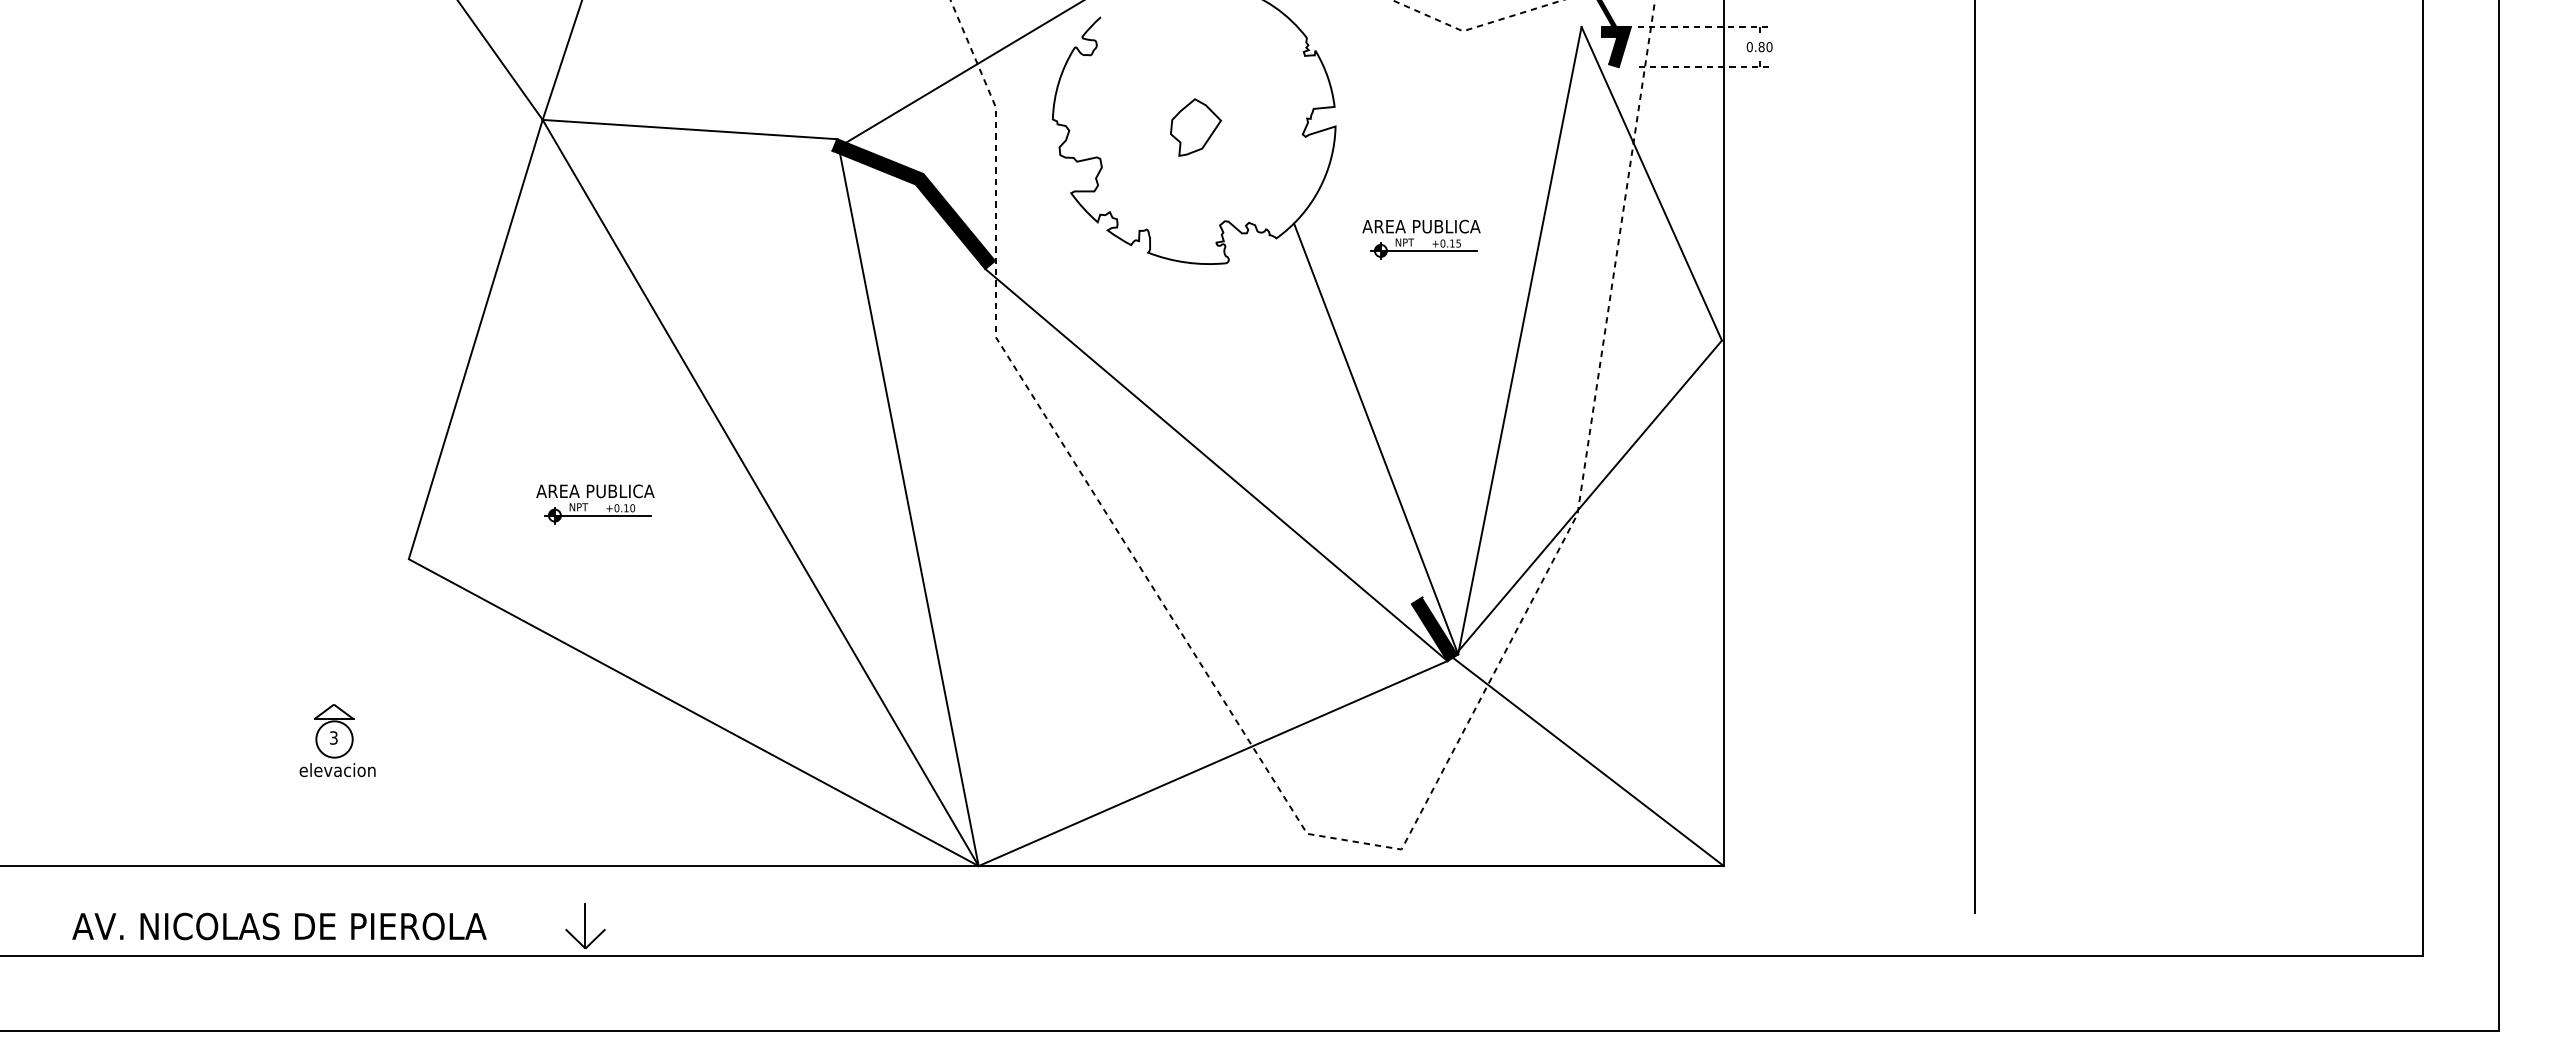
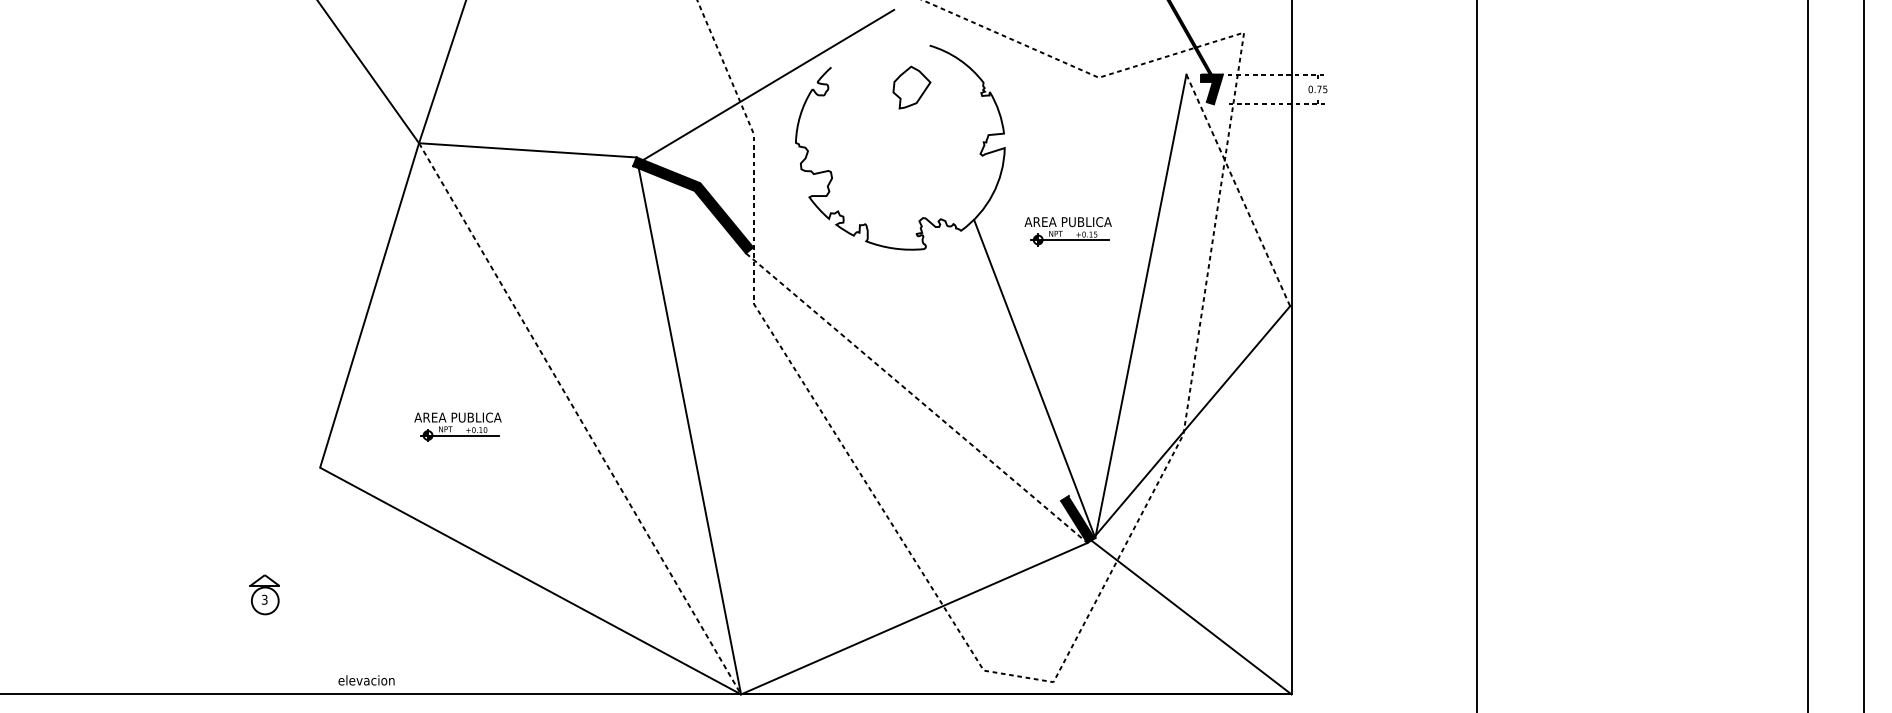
text: (1765, 47) -> (1322, 89), 0.80 -> 0.75
part: (1195, 127) -> (911, 87), moved
line: (1651, 183) -> (1238, 190), solid -> dashed
line: (1216, 465) -> (916, 398), solid -> dashed
line: (760, 493) -> (579, 419), solid -> dashed
text: (337, 770) -> (366, 680), moved

